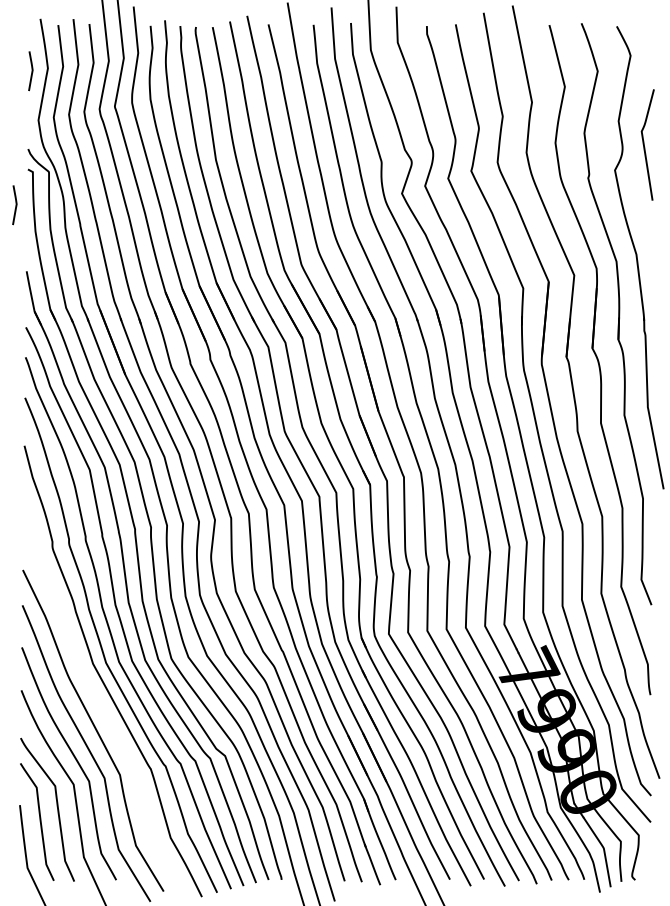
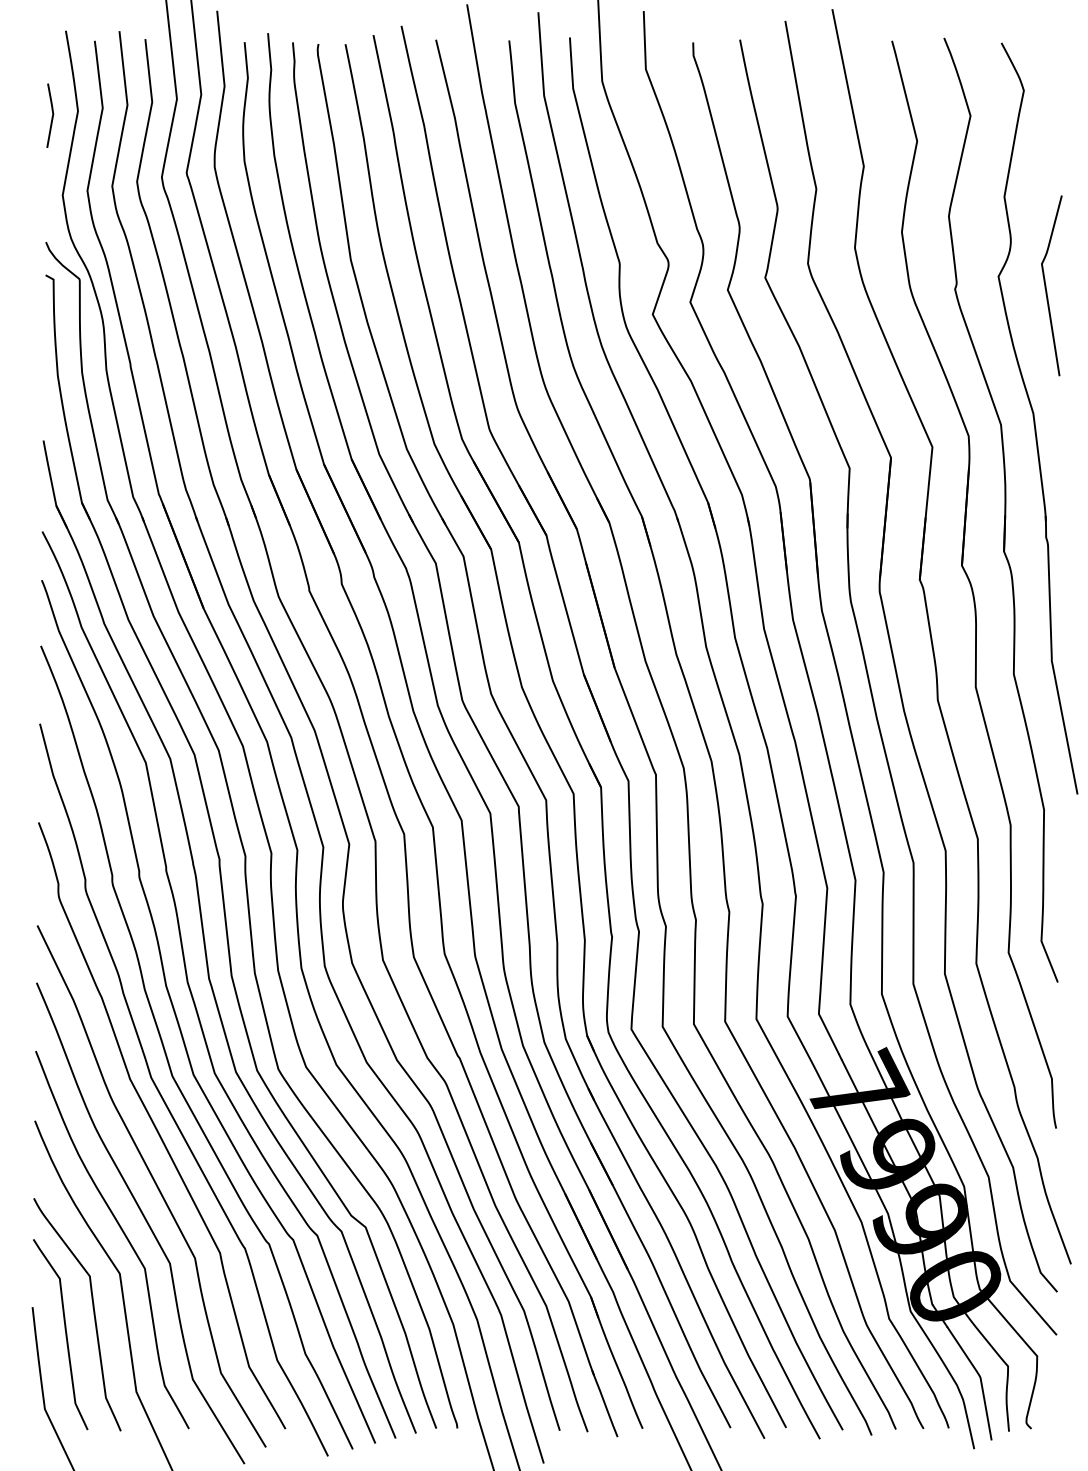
curve: (644, 144) -> (1046, 285), moved
curve: (15, 205) -> (25, 333), removed
curve: (97, 695) -> (158, 1129), added

